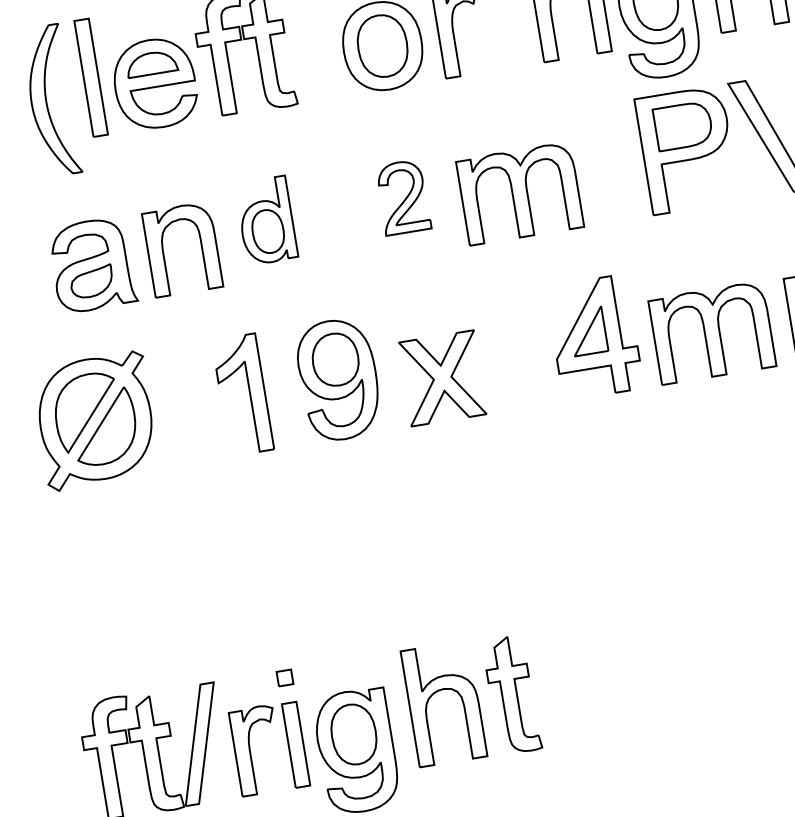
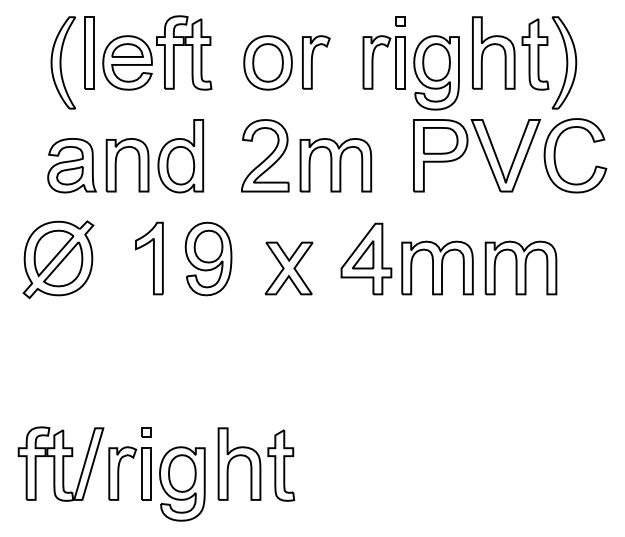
part: (403, 196) -> (265, 155), size x1.67
part: (265, 221) -> (180, 156), size x1.43
part: (441, 378) -> (288, 268), moved

